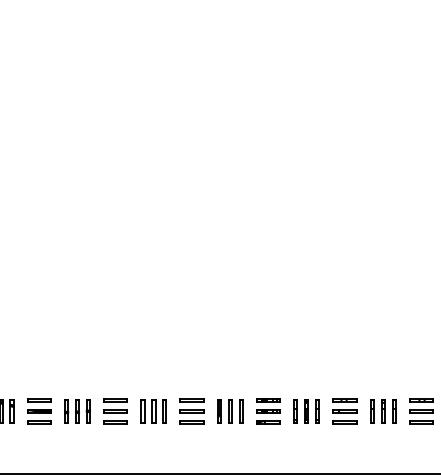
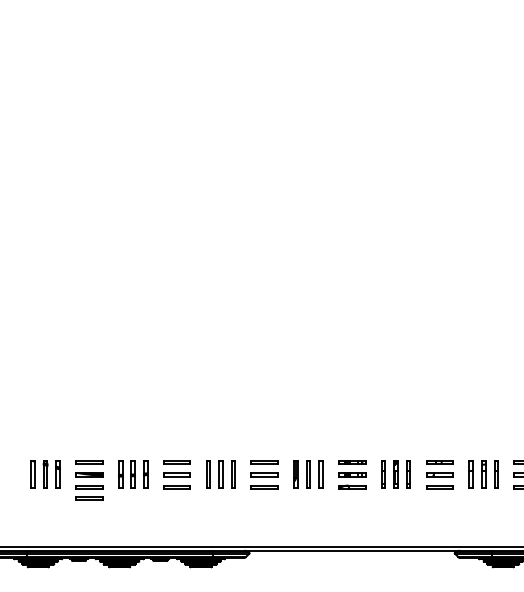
line: (39, 431) -> (89, 497), added

